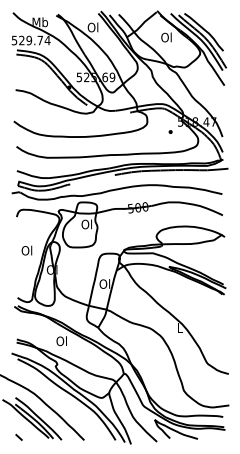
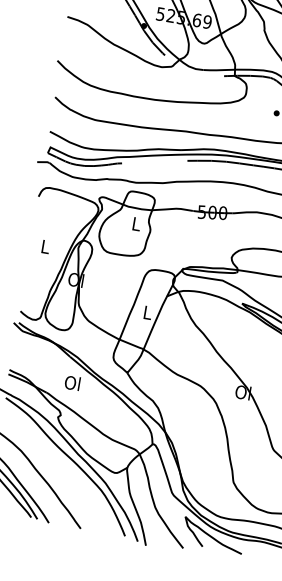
text: (86, 224) -> (135, 223), Ol -> L
text: (26, 250) -> (44, 246), Ol -> L
text: (104, 283) -> (146, 311), Ol -> L
text: (179, 327) -> (242, 391), L -> Ol

